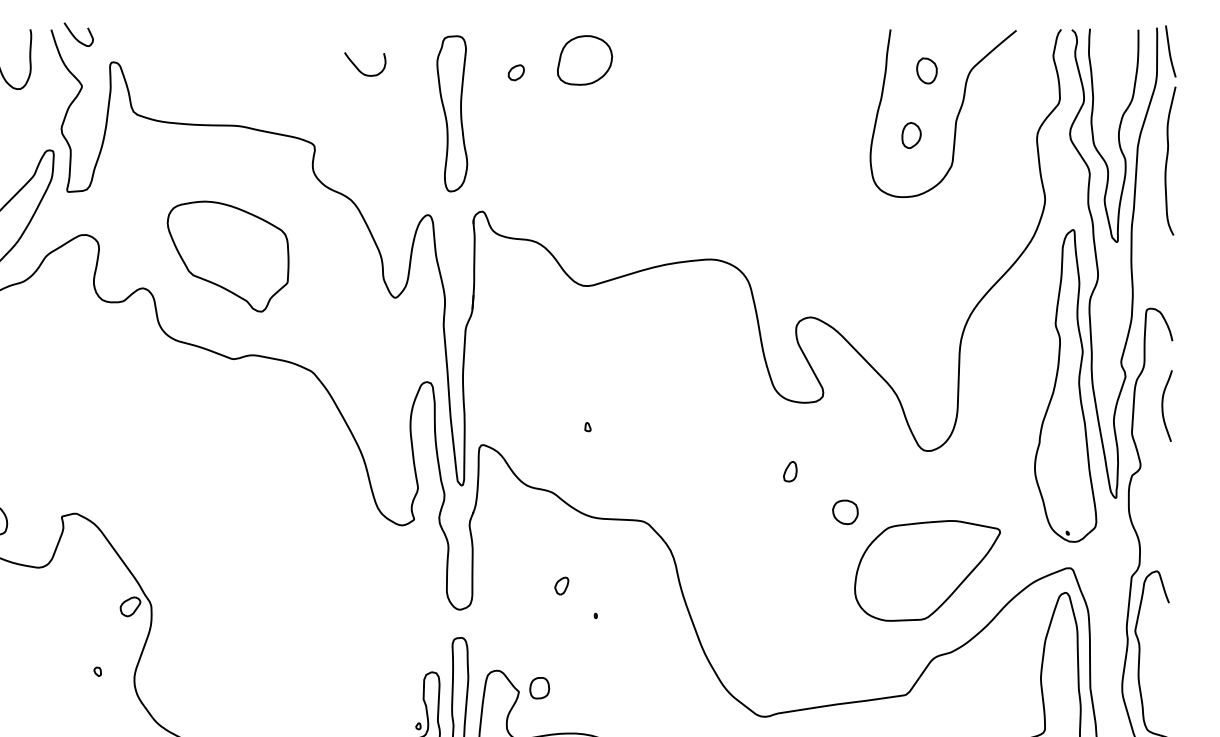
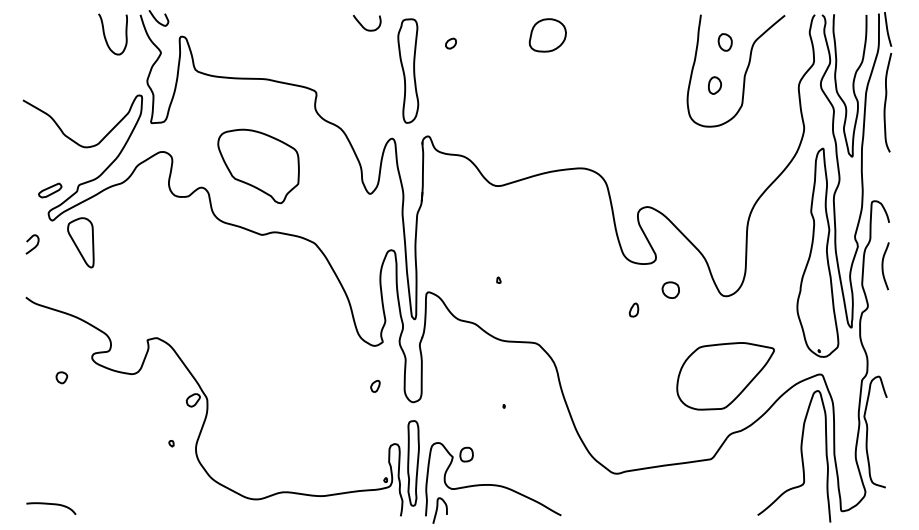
part: (584, 60) -> (547, 35), moved
curve: (359, 69) -> (363, 26), moved
part: (844, 511) -> (670, 289), moved
part: (561, 586) -> (375, 386), moved

